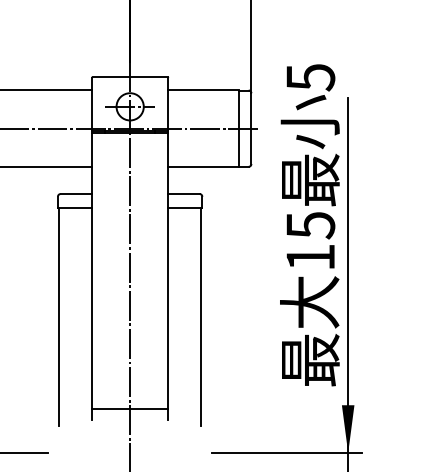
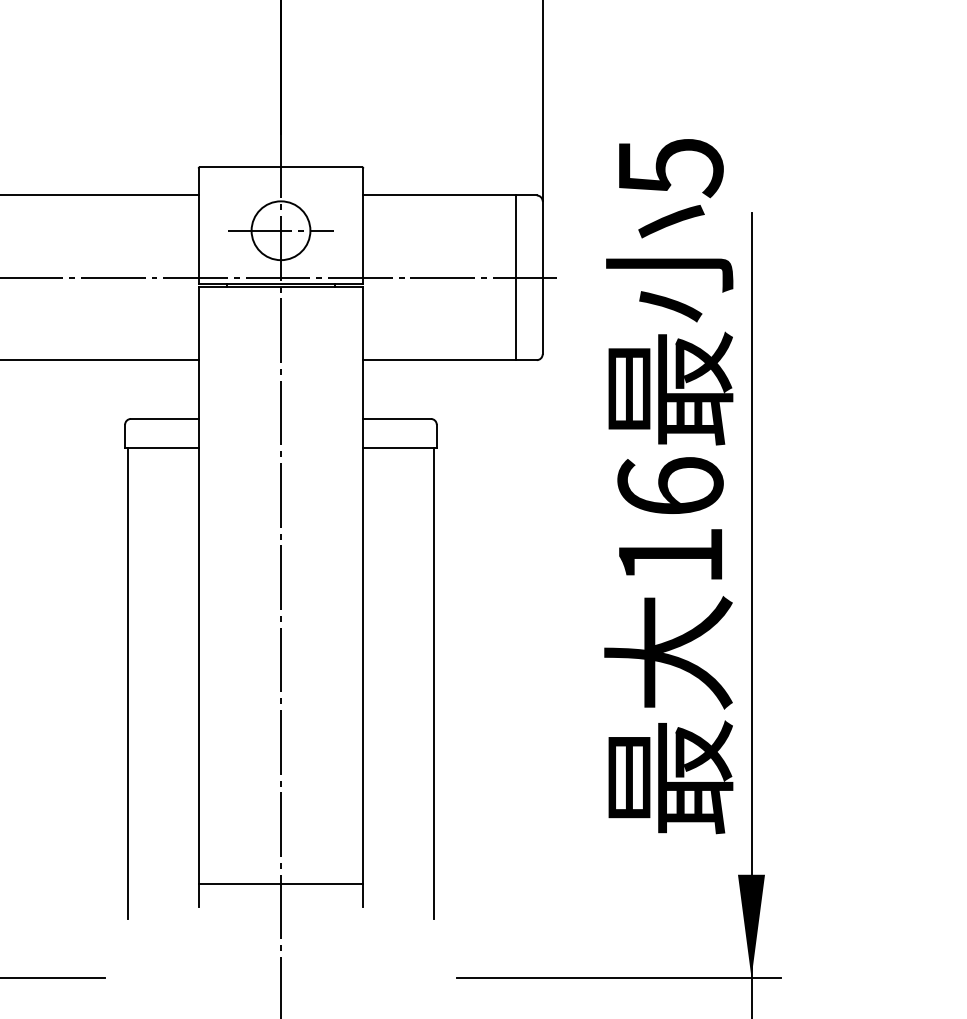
text: (310, 225) -> (670, 486), 15 -> 16

